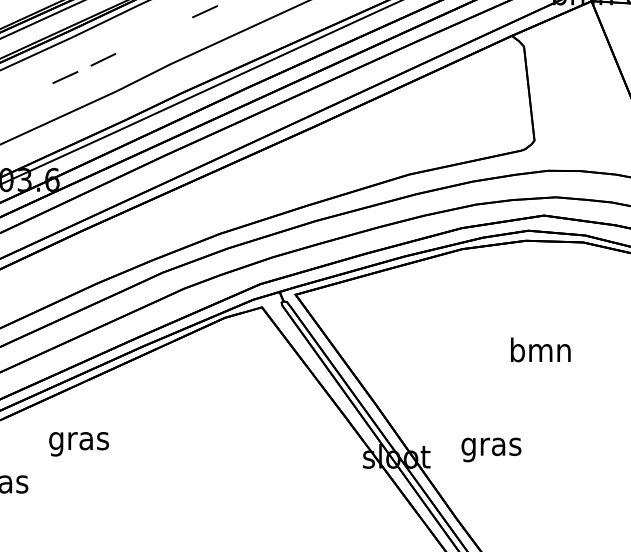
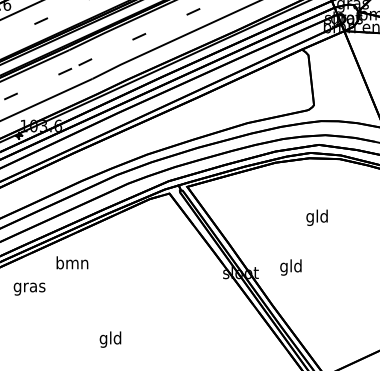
text: (541, 352) -> (317, 217), bmn -> gld
text: (79, 441) -> (72, 264), gras -> bmn
text: (490, 446) -> (290, 267), gras -> gld

